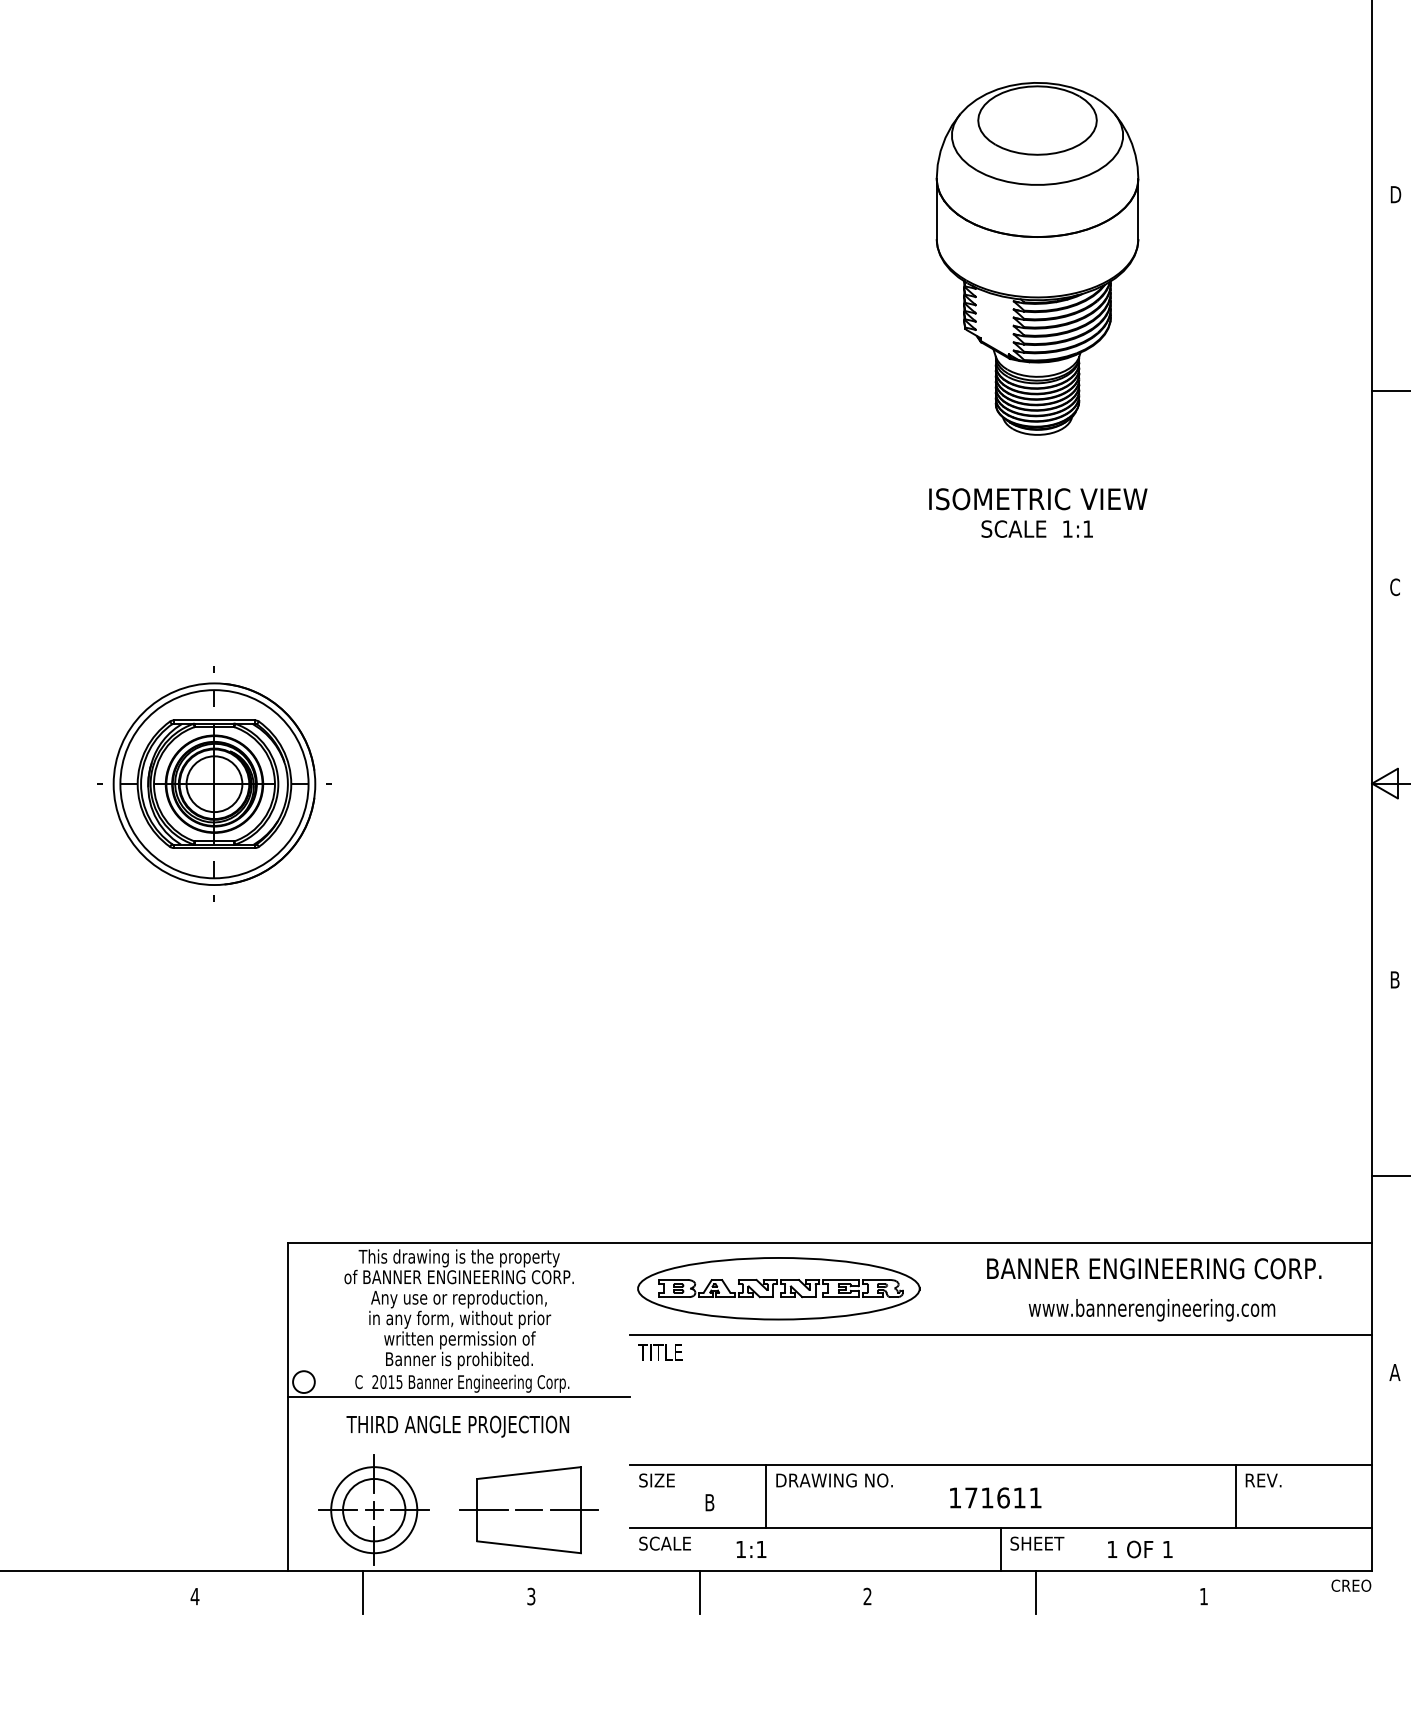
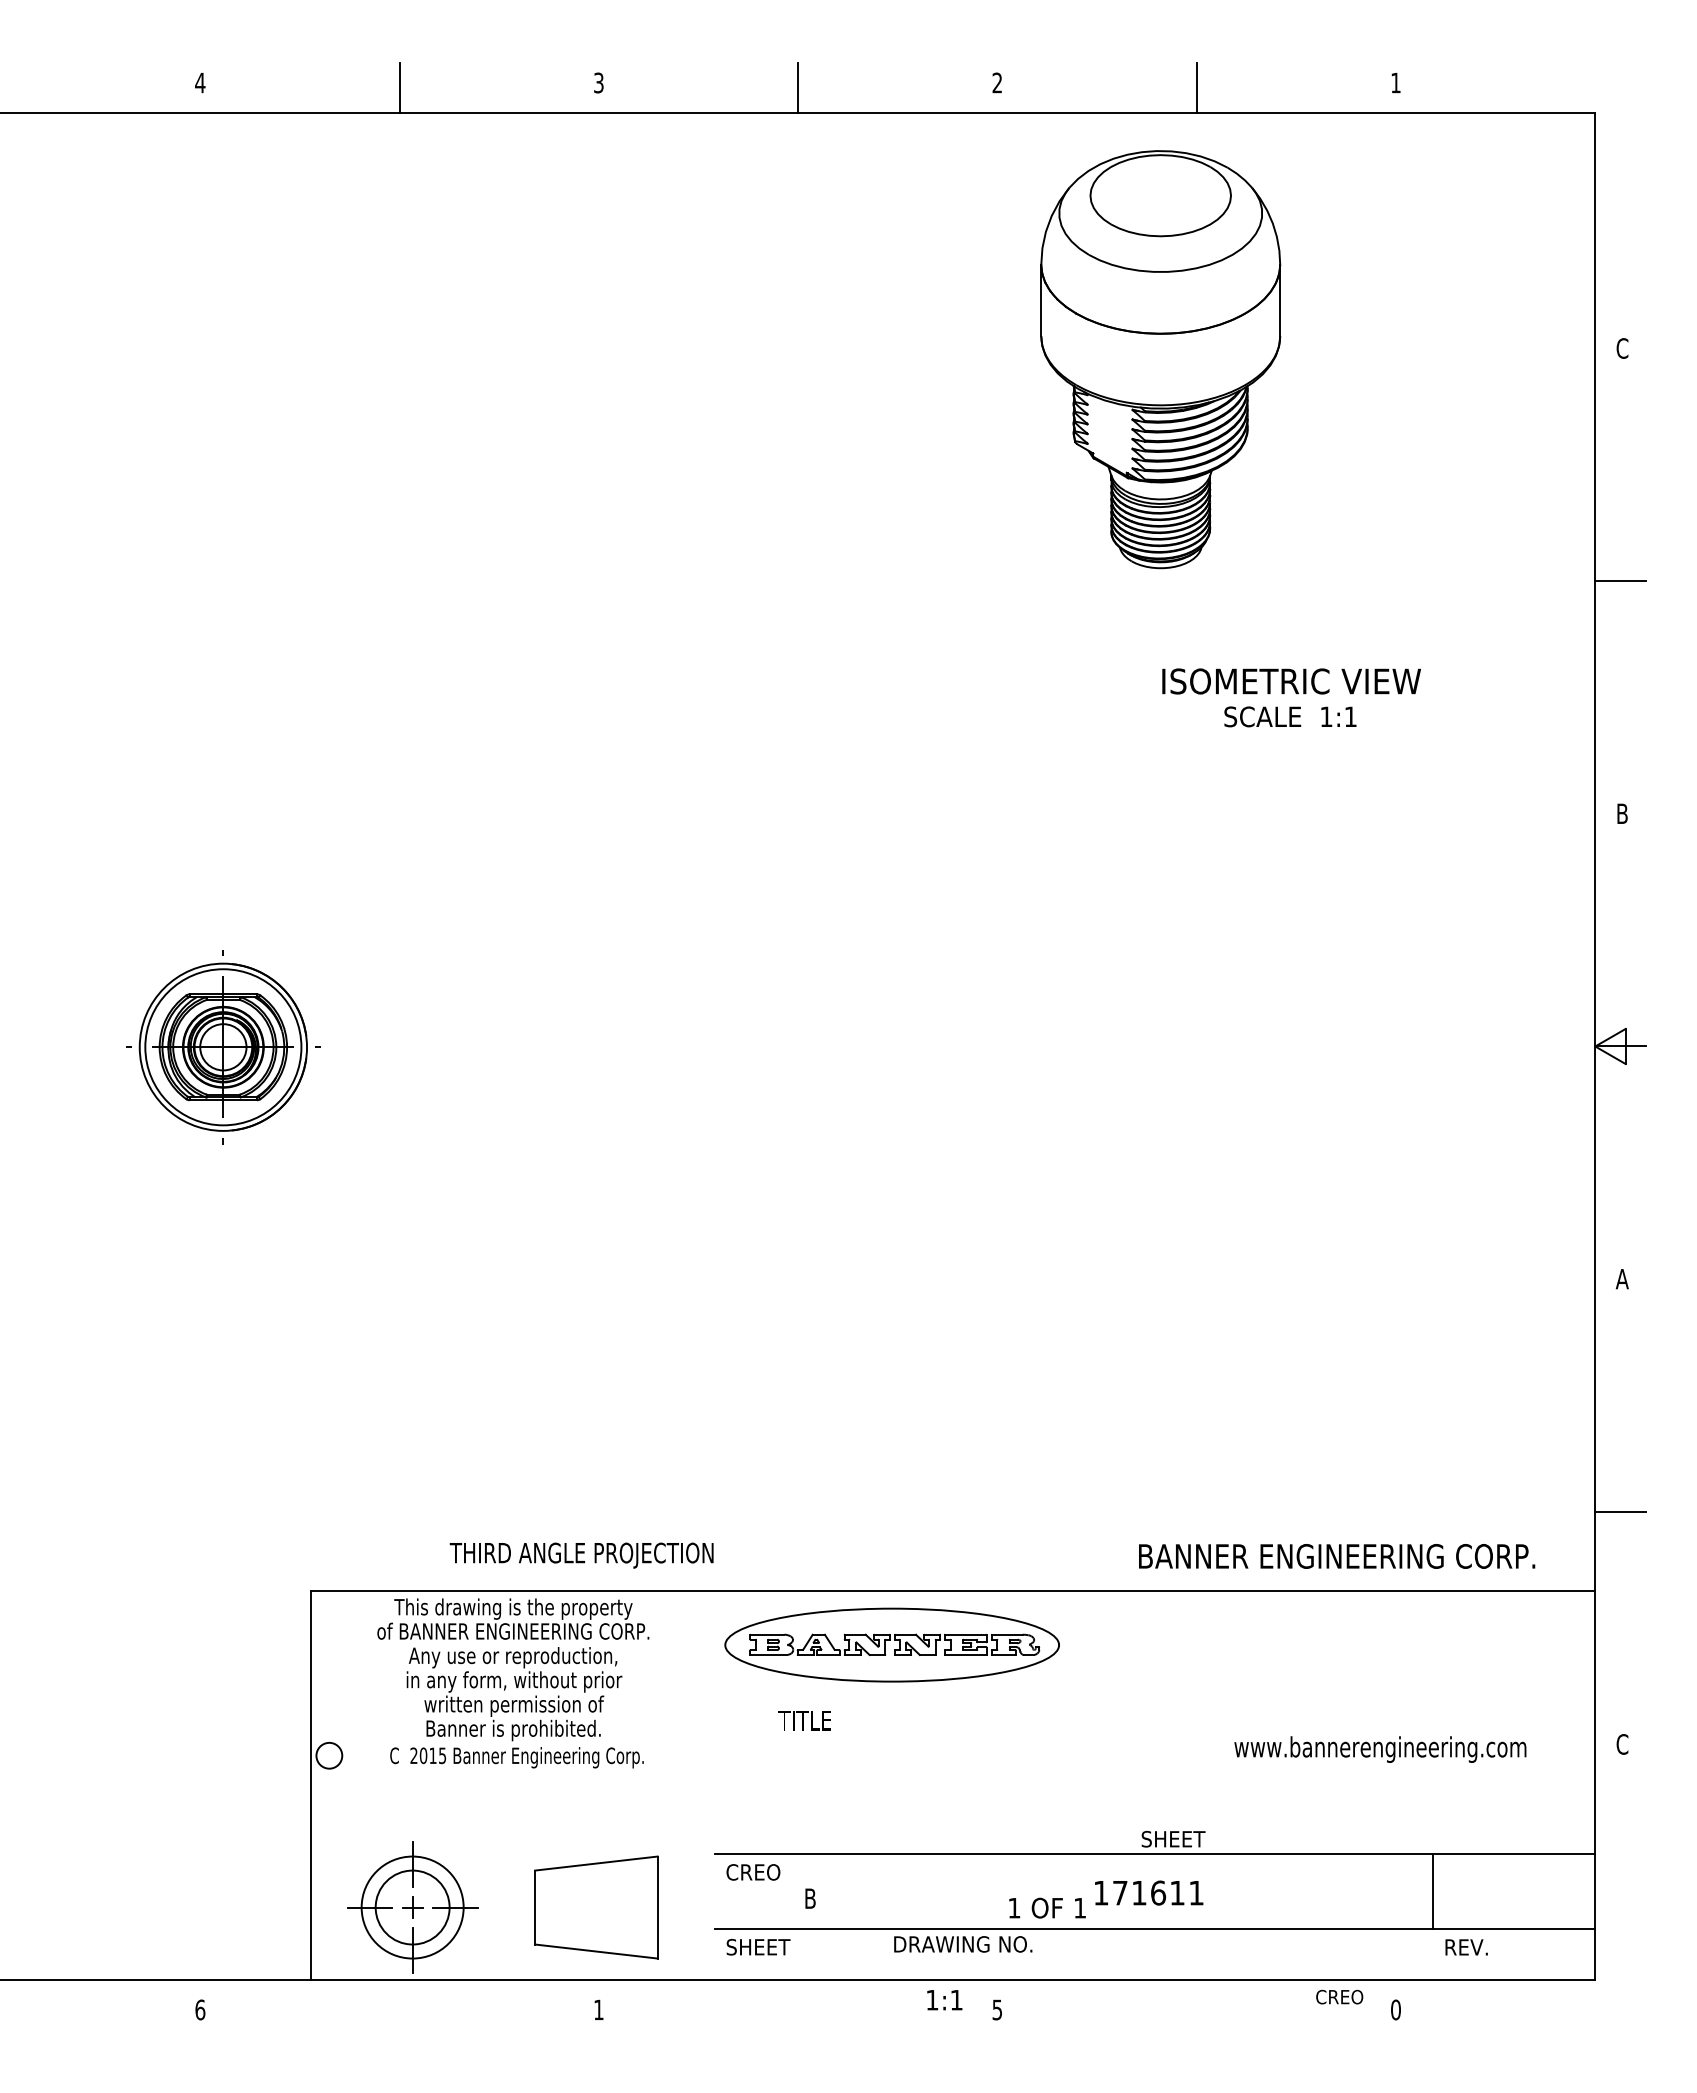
text: (1395, 194) -> (1622, 348), D -> C
part: (1037, 258) -> (1160, 359), moved
text: (1038, 512) -> (1291, 697), moved
text: (1395, 587) -> (1622, 813), C -> B
part: (214, 784) -> (223, 1047), size x0.7
text: (1394, 980) -> (1621, 1279), B -> A
text: (1154, 1268) -> (1337, 1556), moved
text: (1152, 1310) -> (1380, 1749), moved
line: (1001, 1335) -> (1155, 1700), removed
text: (660, 1352) -> (804, 1720), moved
text: (1394, 1372) -> (1621, 1744), A -> C
line: (458, 1397) -> (512, 1773), removed
text: (457, 1426) -> (581, 1555), moved
text: (661, 1480) -> (753, 1872), SIZE -> CREO
text: (834, 1480) -> (963, 1944), moved
text: (1263, 1480) -> (1466, 1947), moved
line: (766, 1496) -> (877, 1891), removed
line: (483, 1510) -> (542, 1907), removed
line: (529, 1510) -> (596, 1907), removed
line: (574, 1510) -> (649, 1907), removed
text: (671, 1543) -> (764, 1946), SCALE -> SHEET
text: (1037, 1543) -> (1173, 1839), moved
text: (1140, 1548) -> (1047, 1907), moved
text: (751, 1549) -> (944, 2000), moved
line: (1001, 1549) -> (1155, 1954), removed
text: (1351, 1585) -> (1339, 1996), moved
line: (363, 1591) -> (399, 2004), removed
line: (699, 1591) -> (798, 2004), removed
line: (1035, 1591) -> (1196, 2004), removed
text: (195, 1596) -> (200, 2009), 4 -> 6
text: (531, 1596) -> (598, 2009), 3 -> 1
text: (866, 1596) -> (996, 2009), 2 -> 5
text: (1203, 1596) -> (1395, 2009), 1 -> 0

